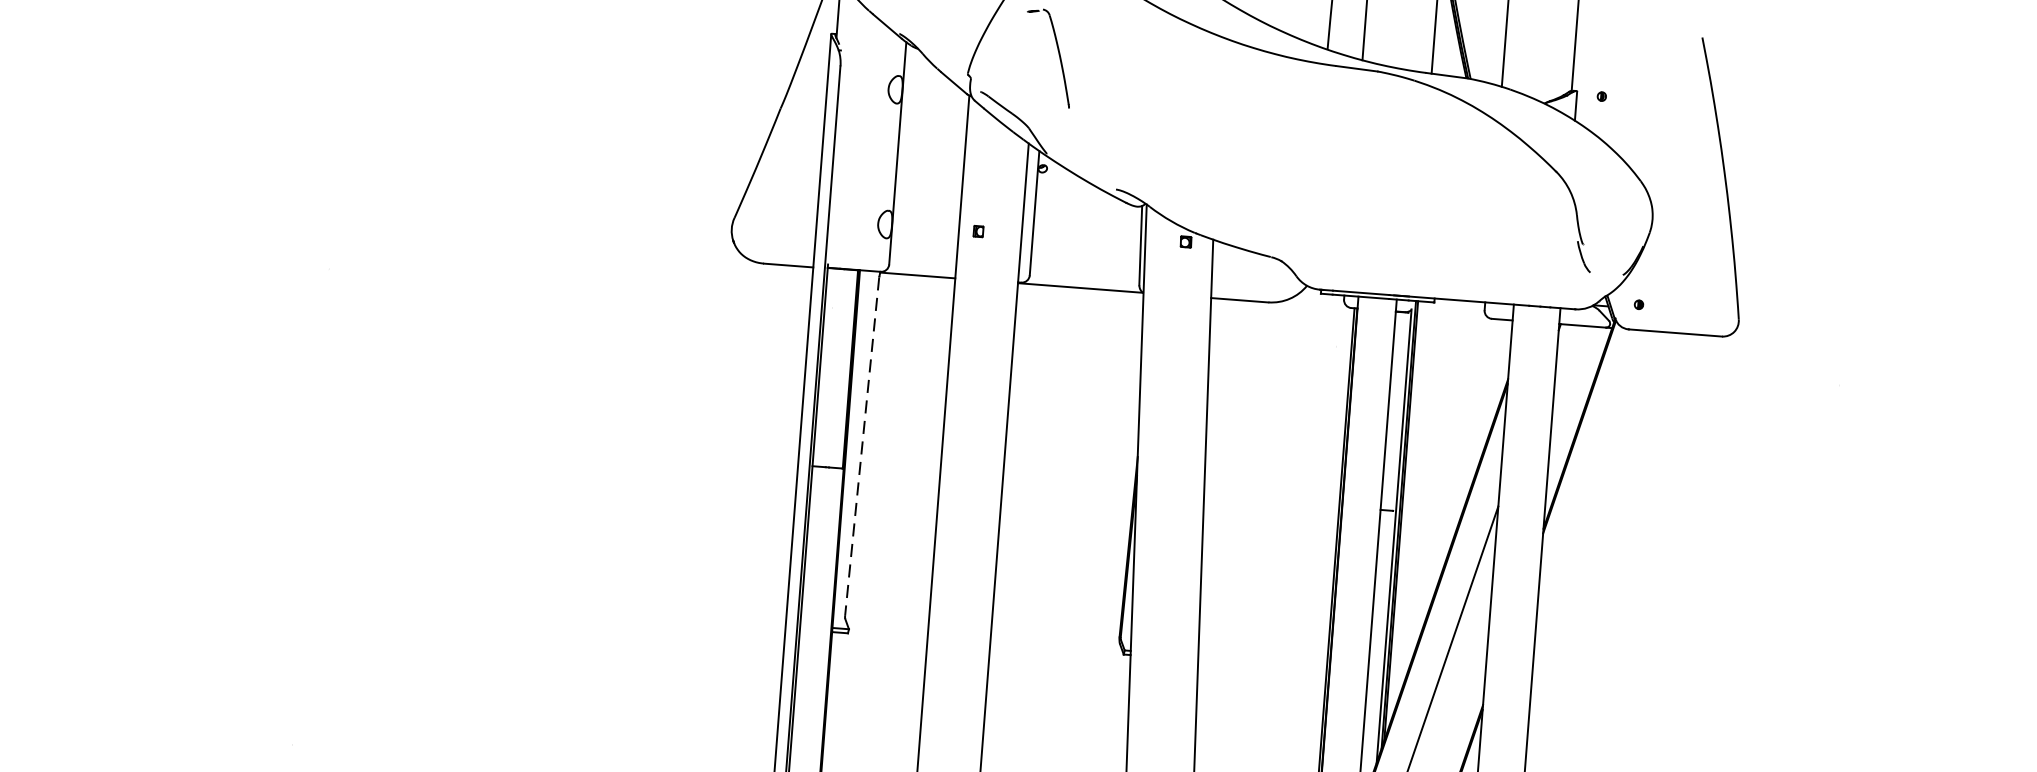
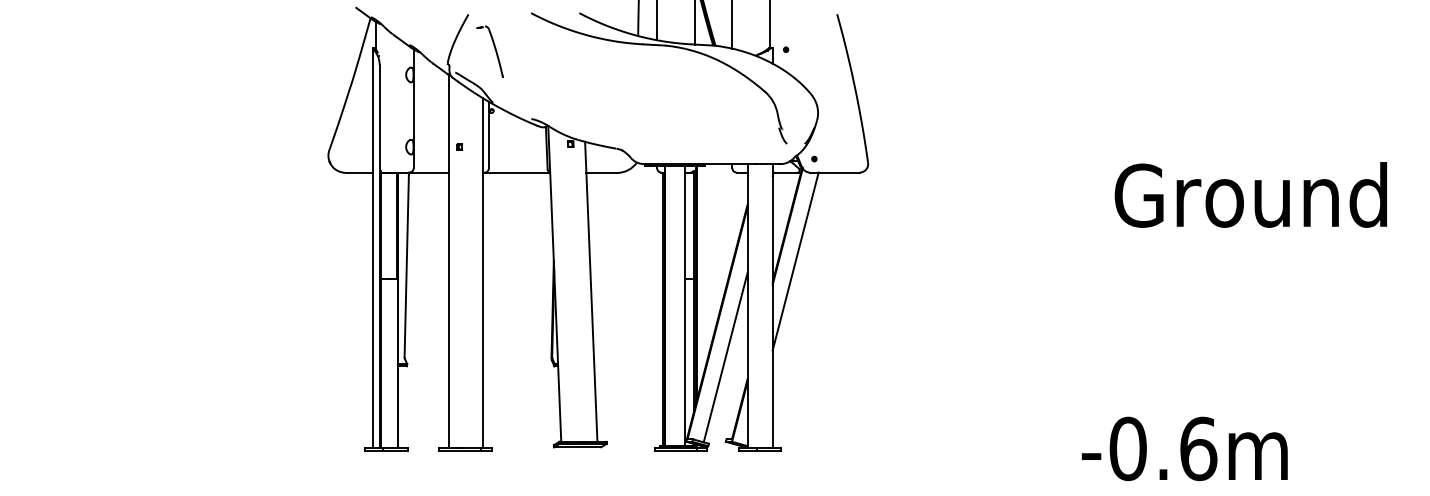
line: (861, 446) -> (406, 266), dashed -> solid
line: (1589, 493) -> (795, 261), added

